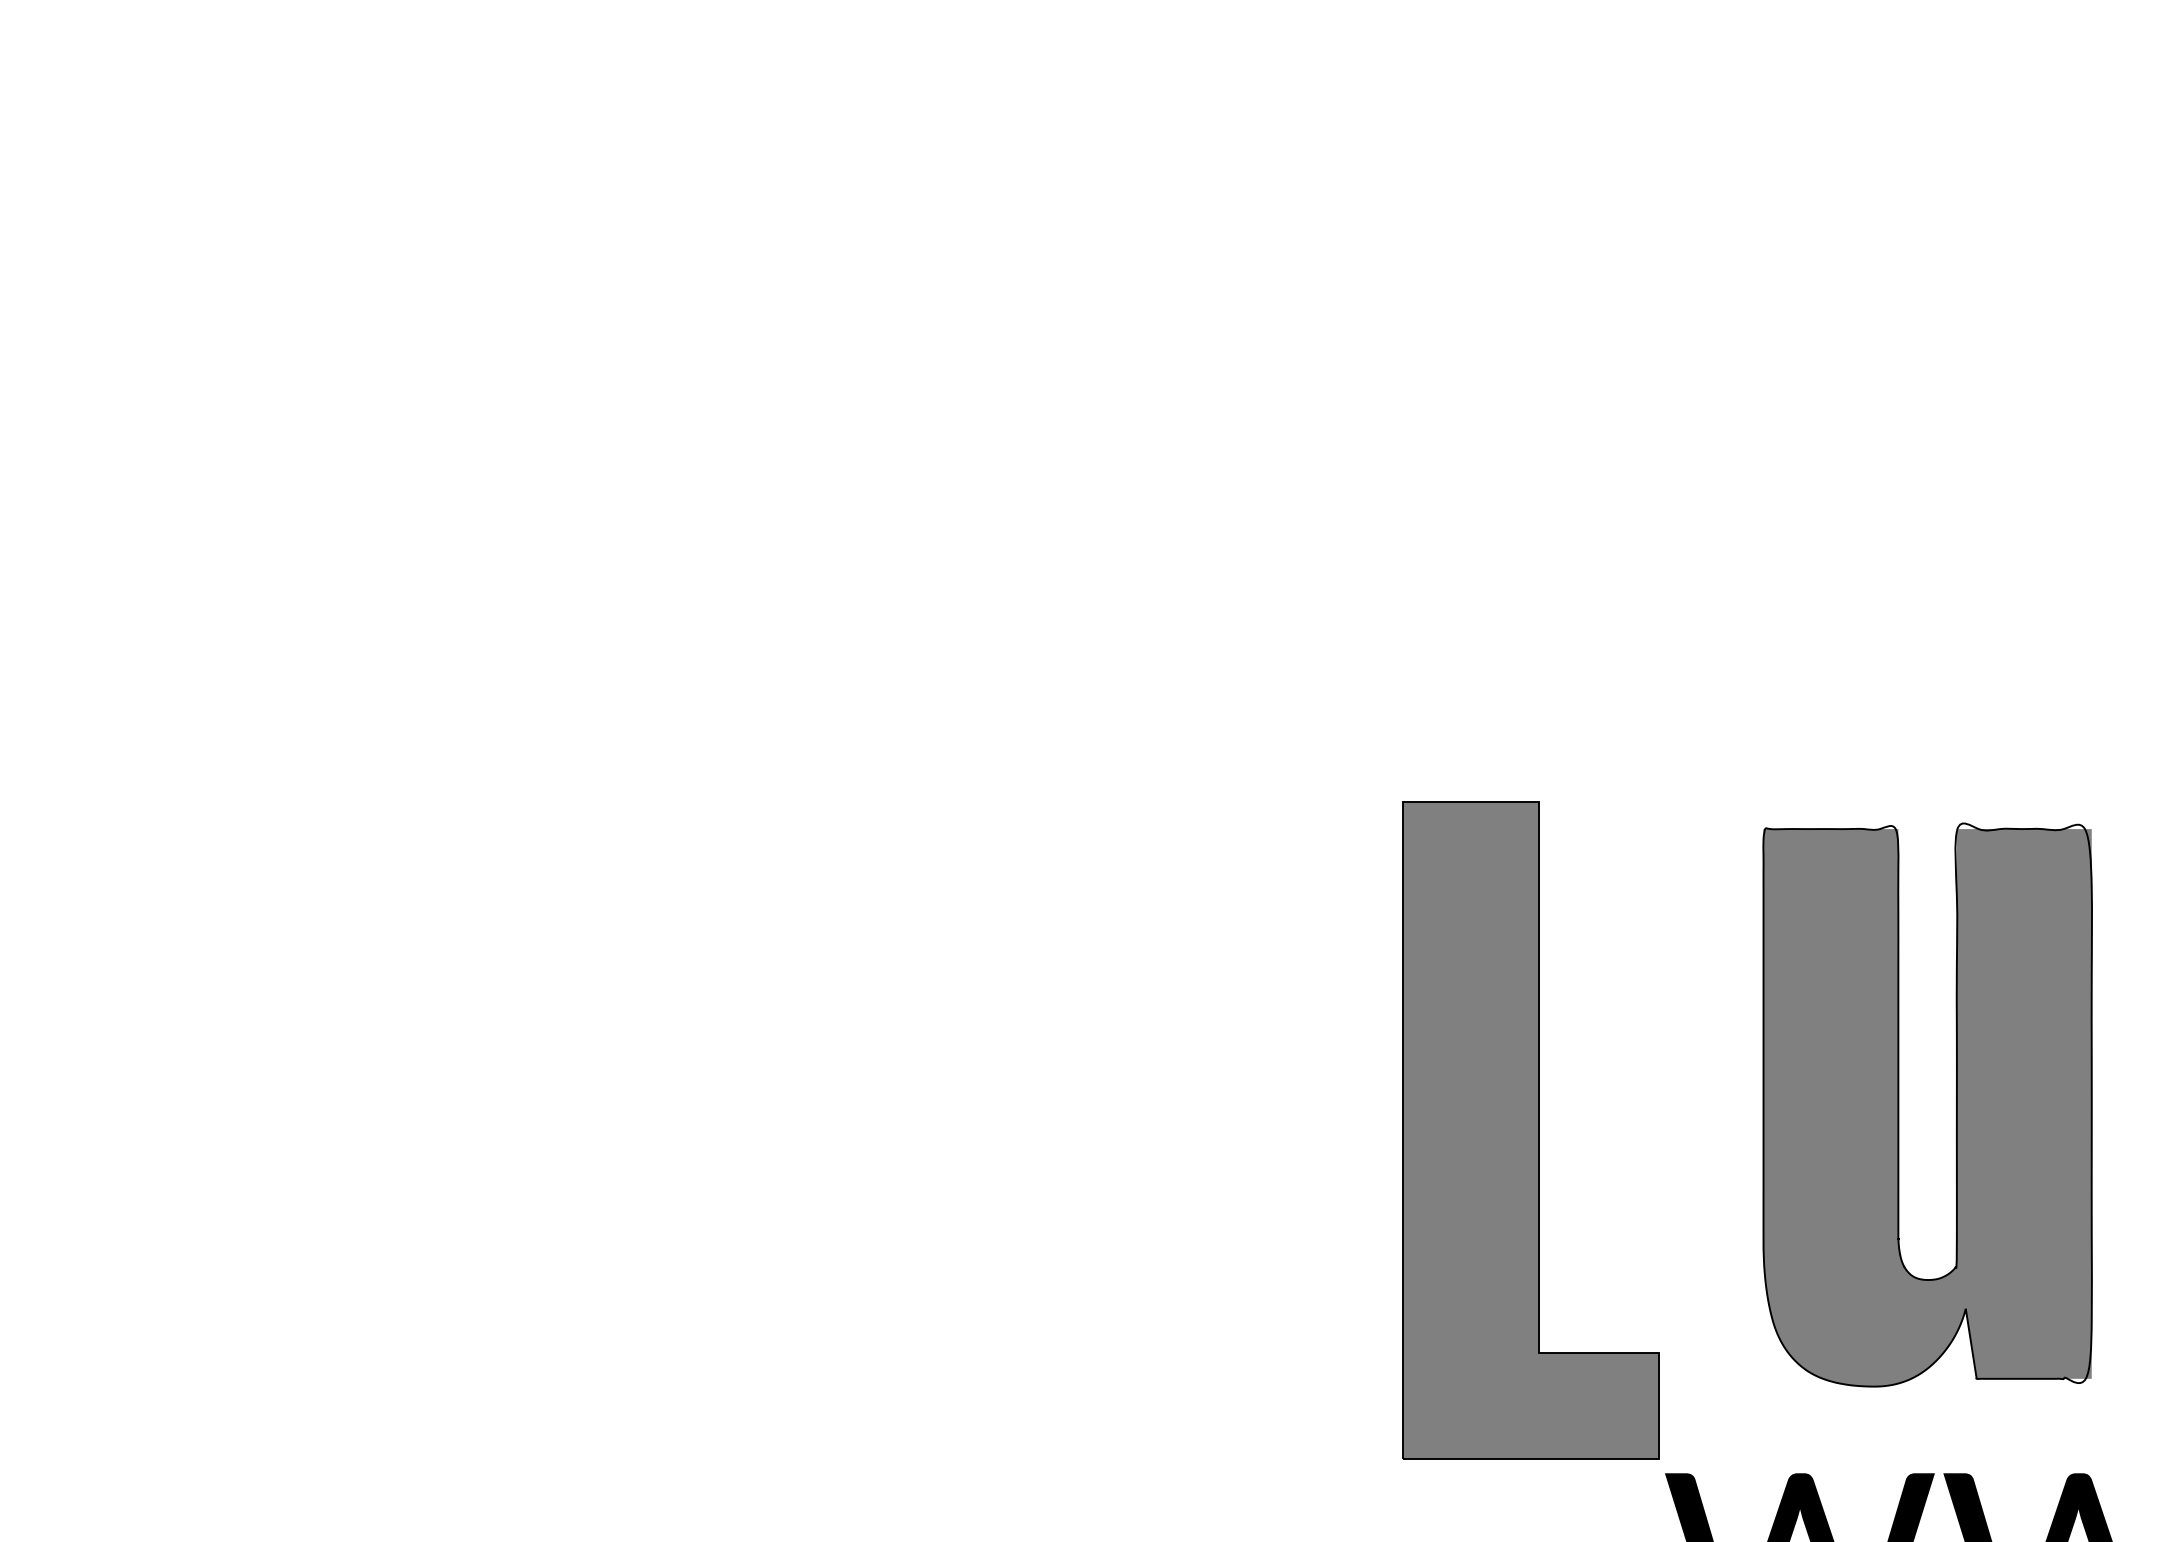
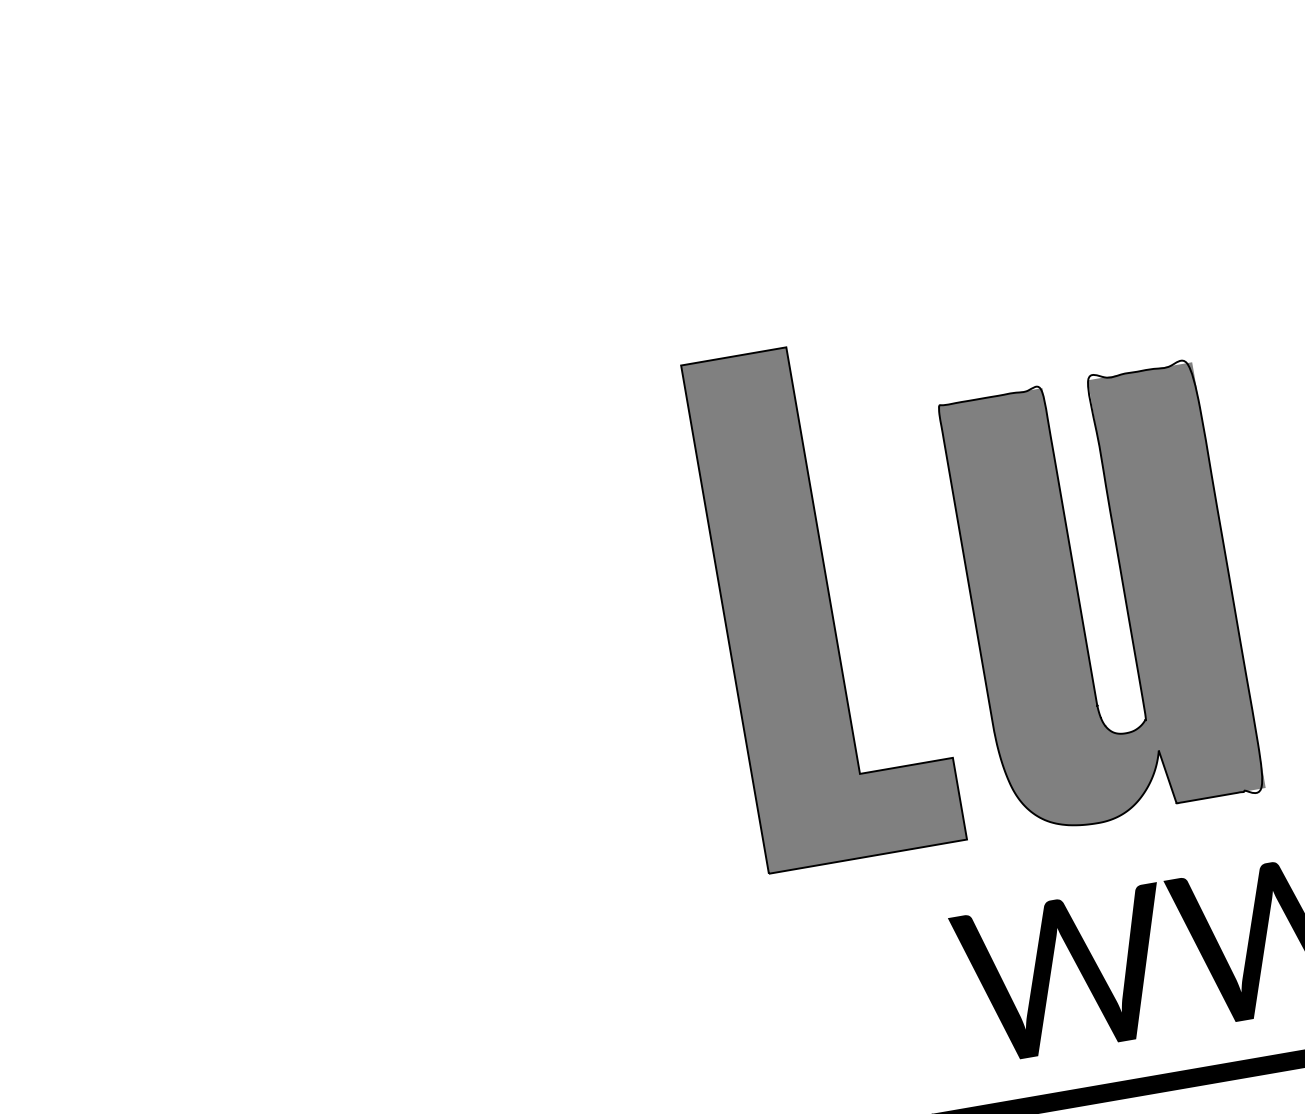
part: (1530, 1130) -> (823, 602), moved

